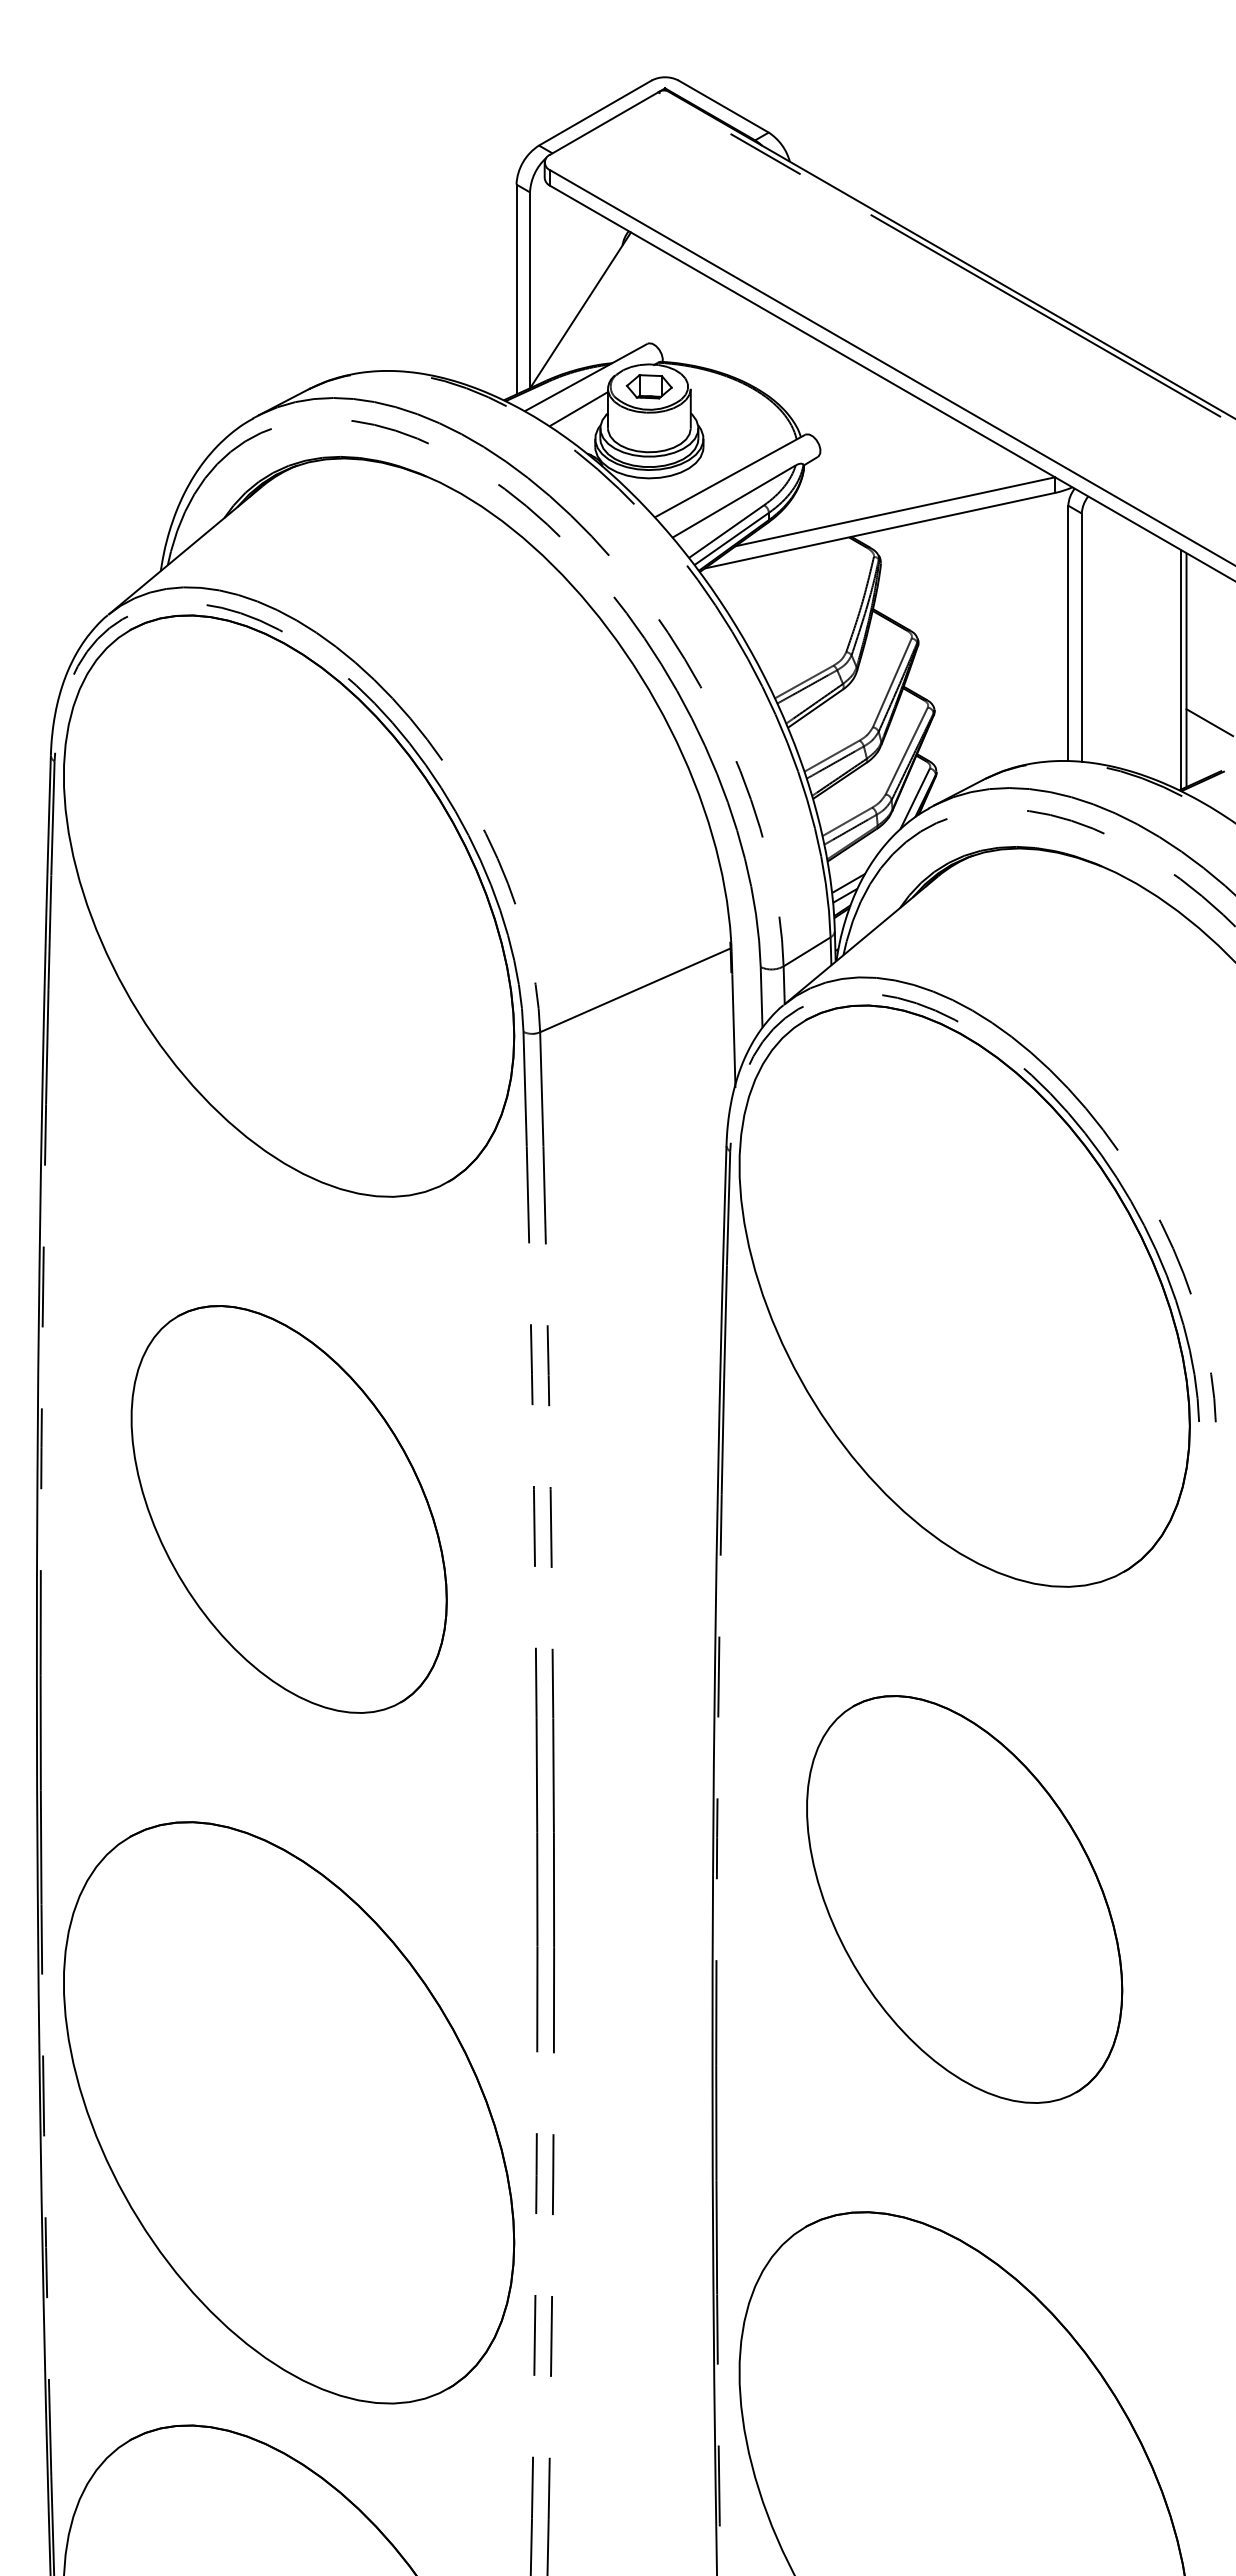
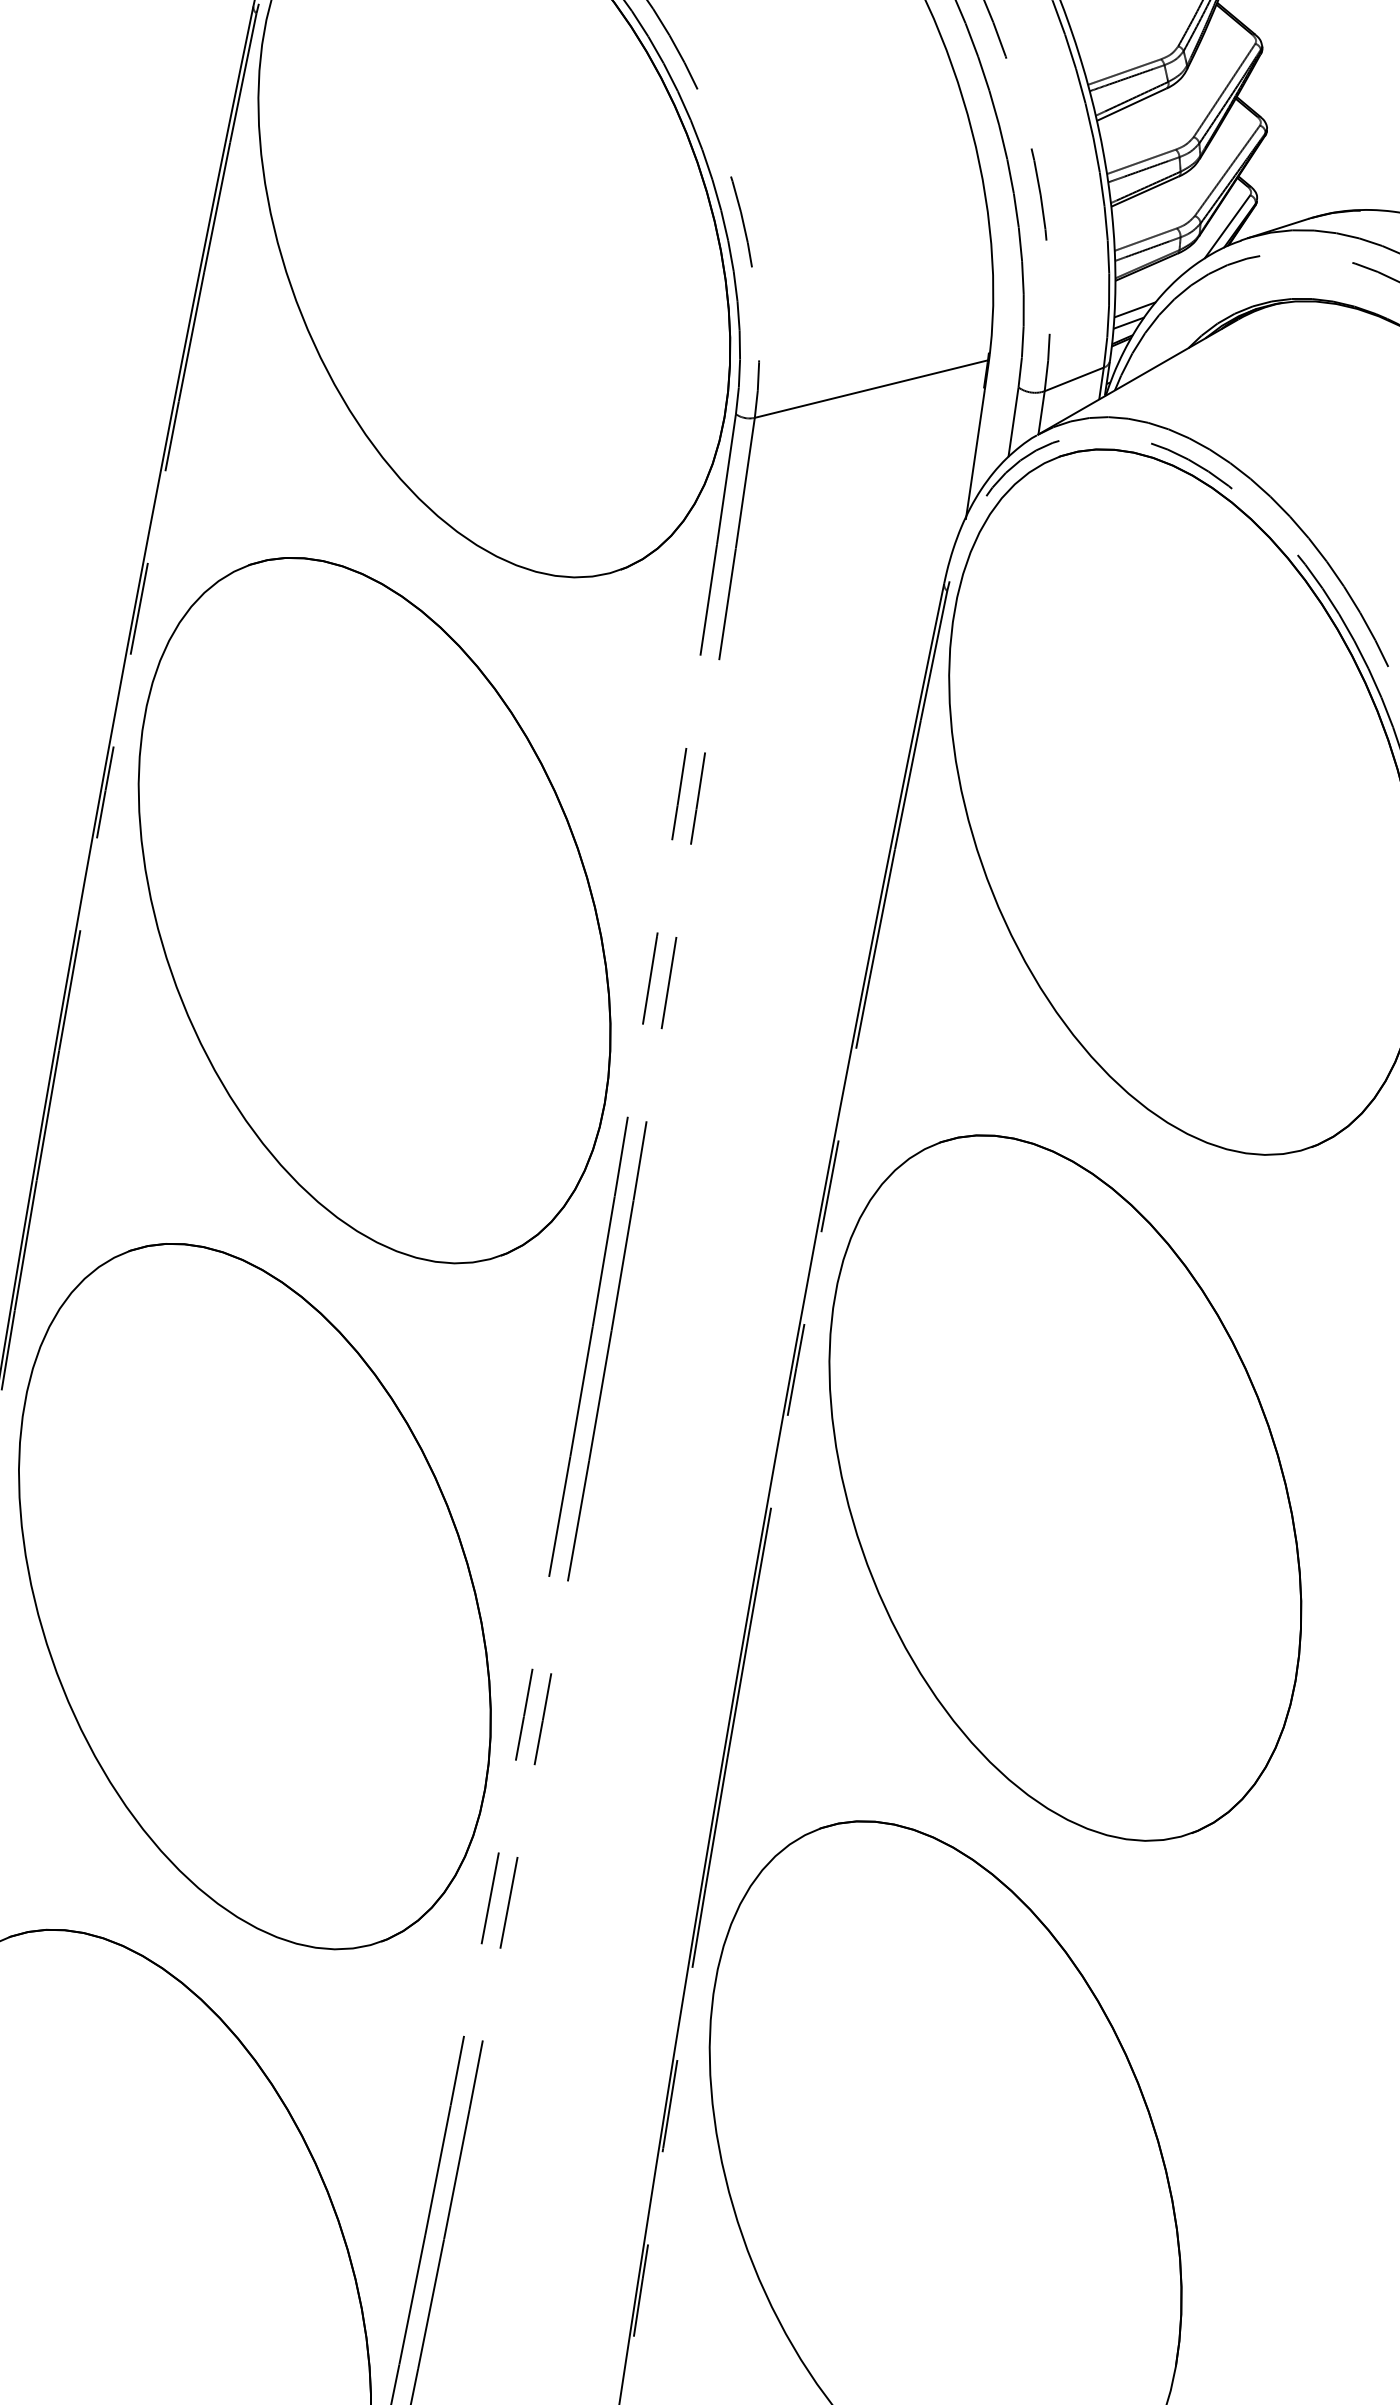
part: (289, 1509) -> (375, 910), size x1.43
part: (964, 1899) -> (1065, 1488), size x1.43

